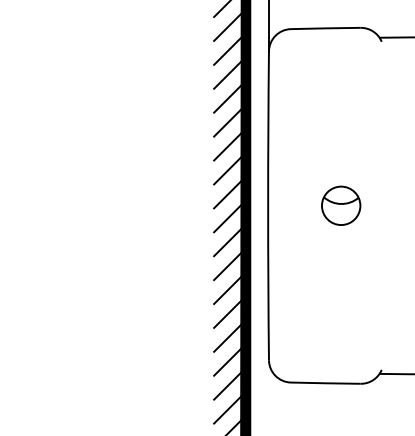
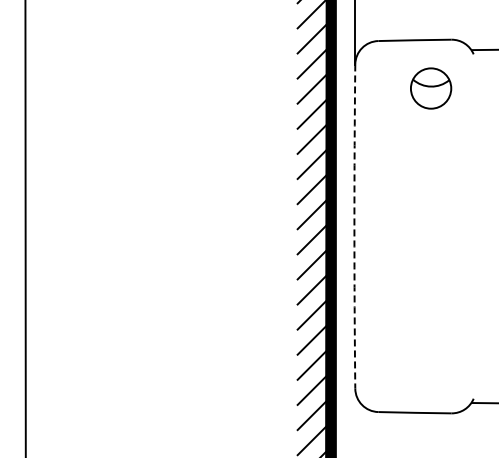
arc: (268, 205) -> (354, 226), solid -> dashed
part: (341, 205) -> (431, 88), moved

